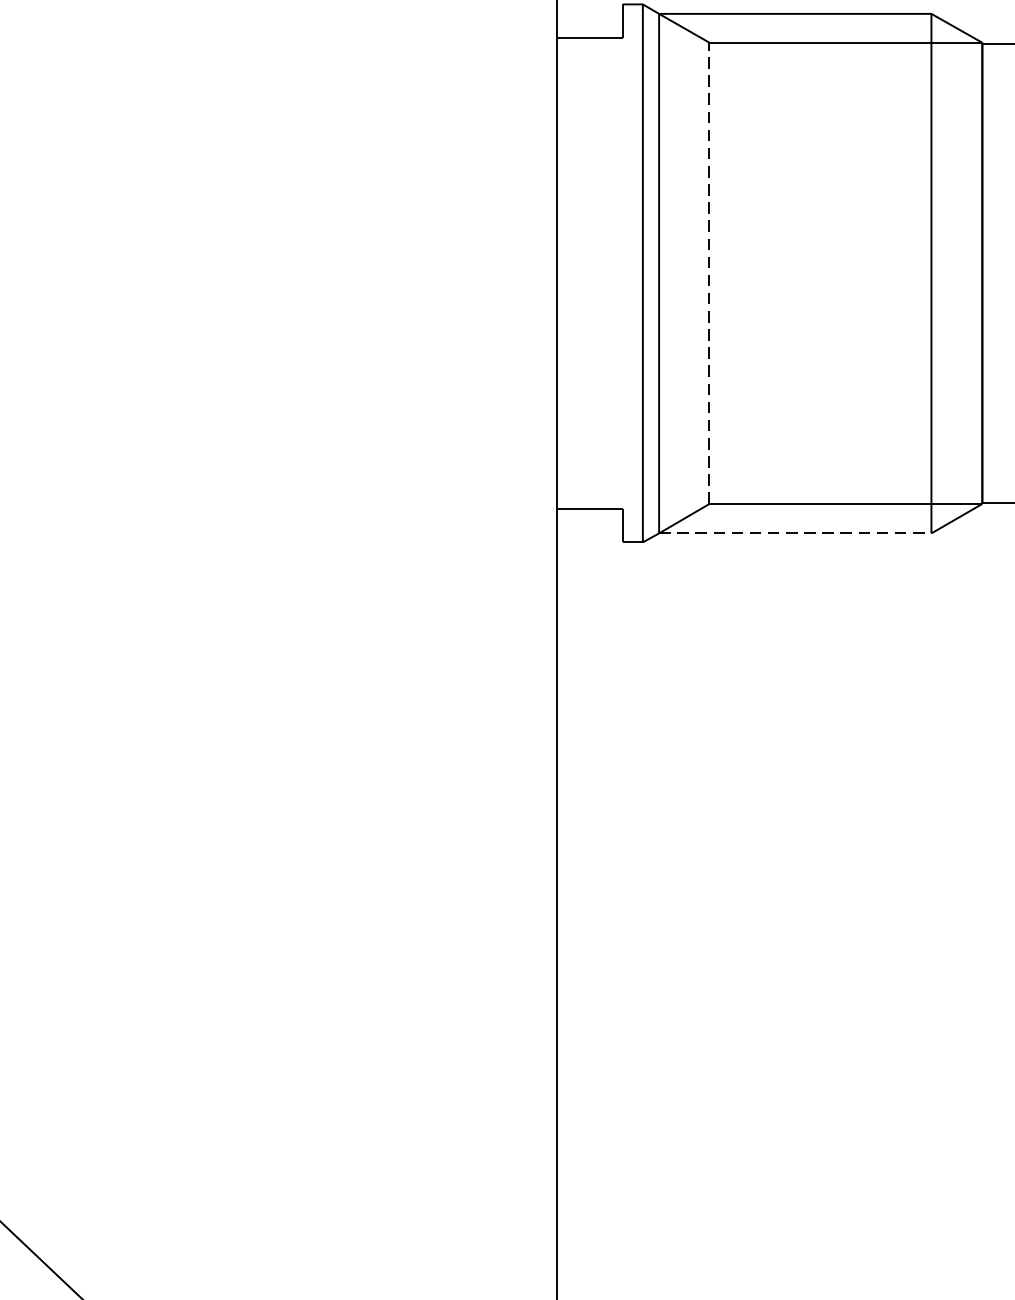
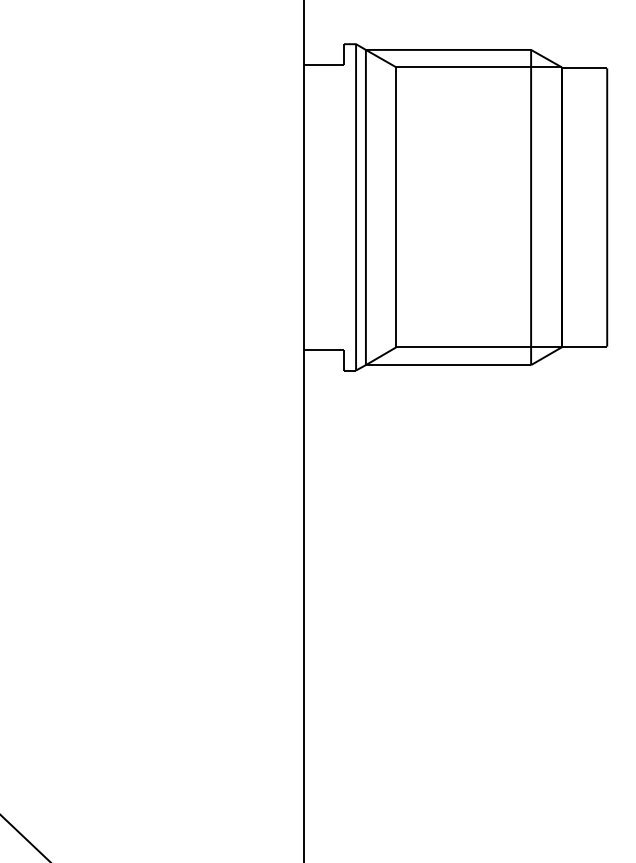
line: (709, 273) -> (396, 207), dashed -> solid
line: (795, 534) -> (448, 365), dashed -> solid

